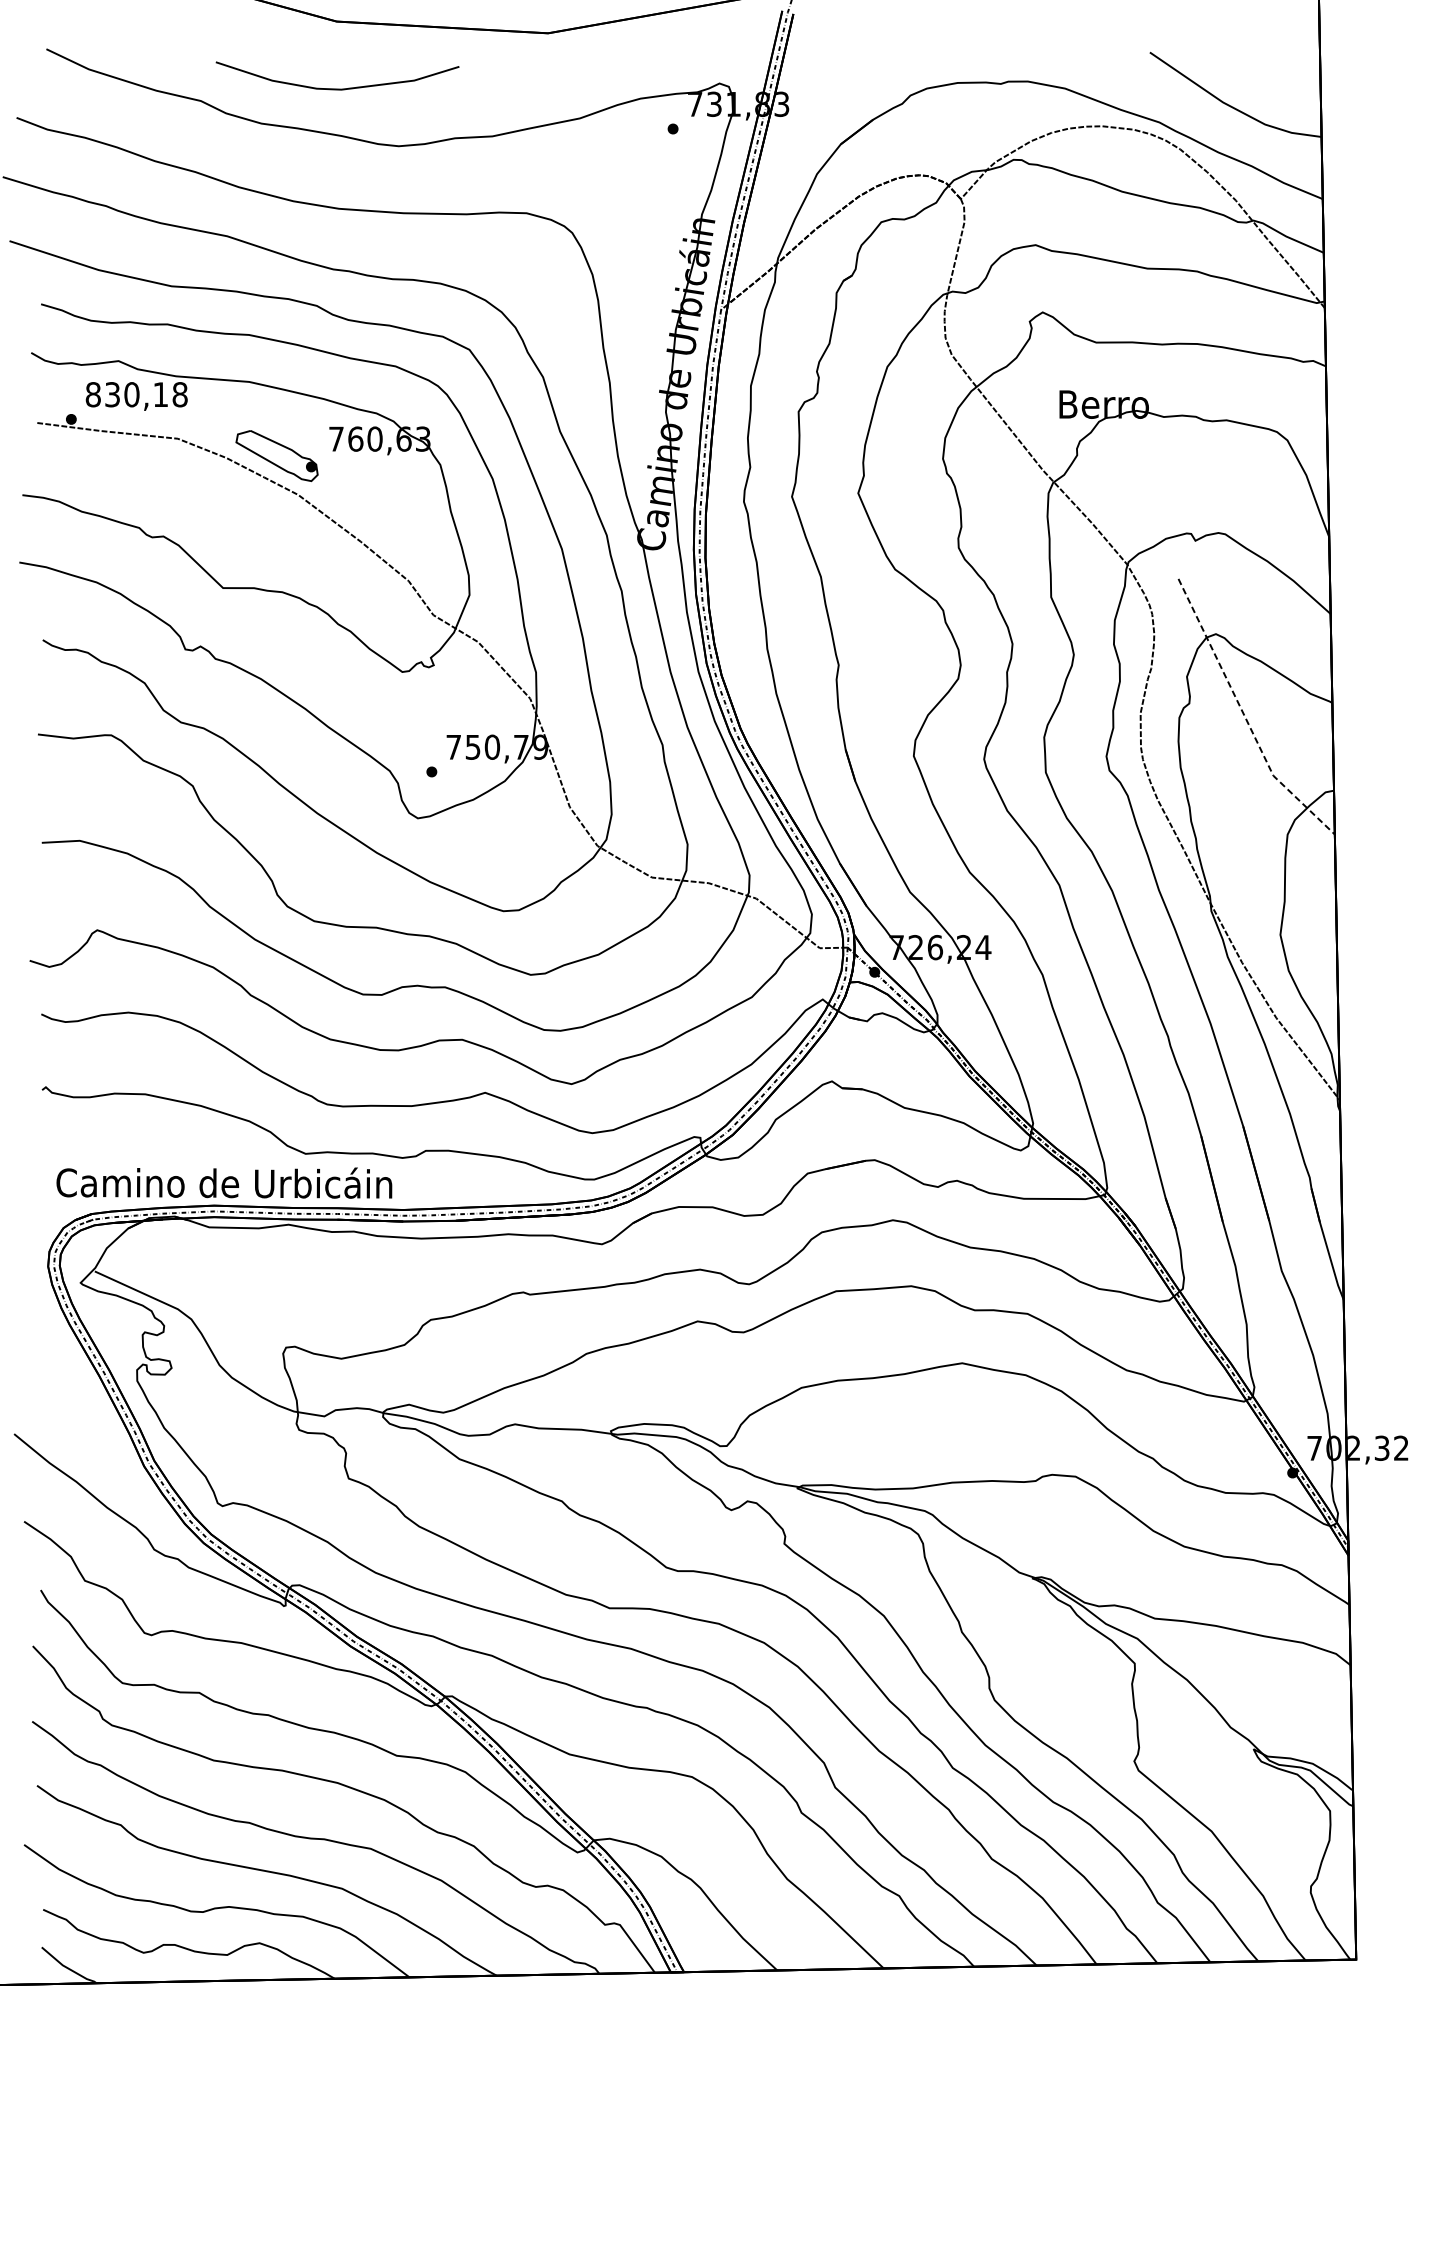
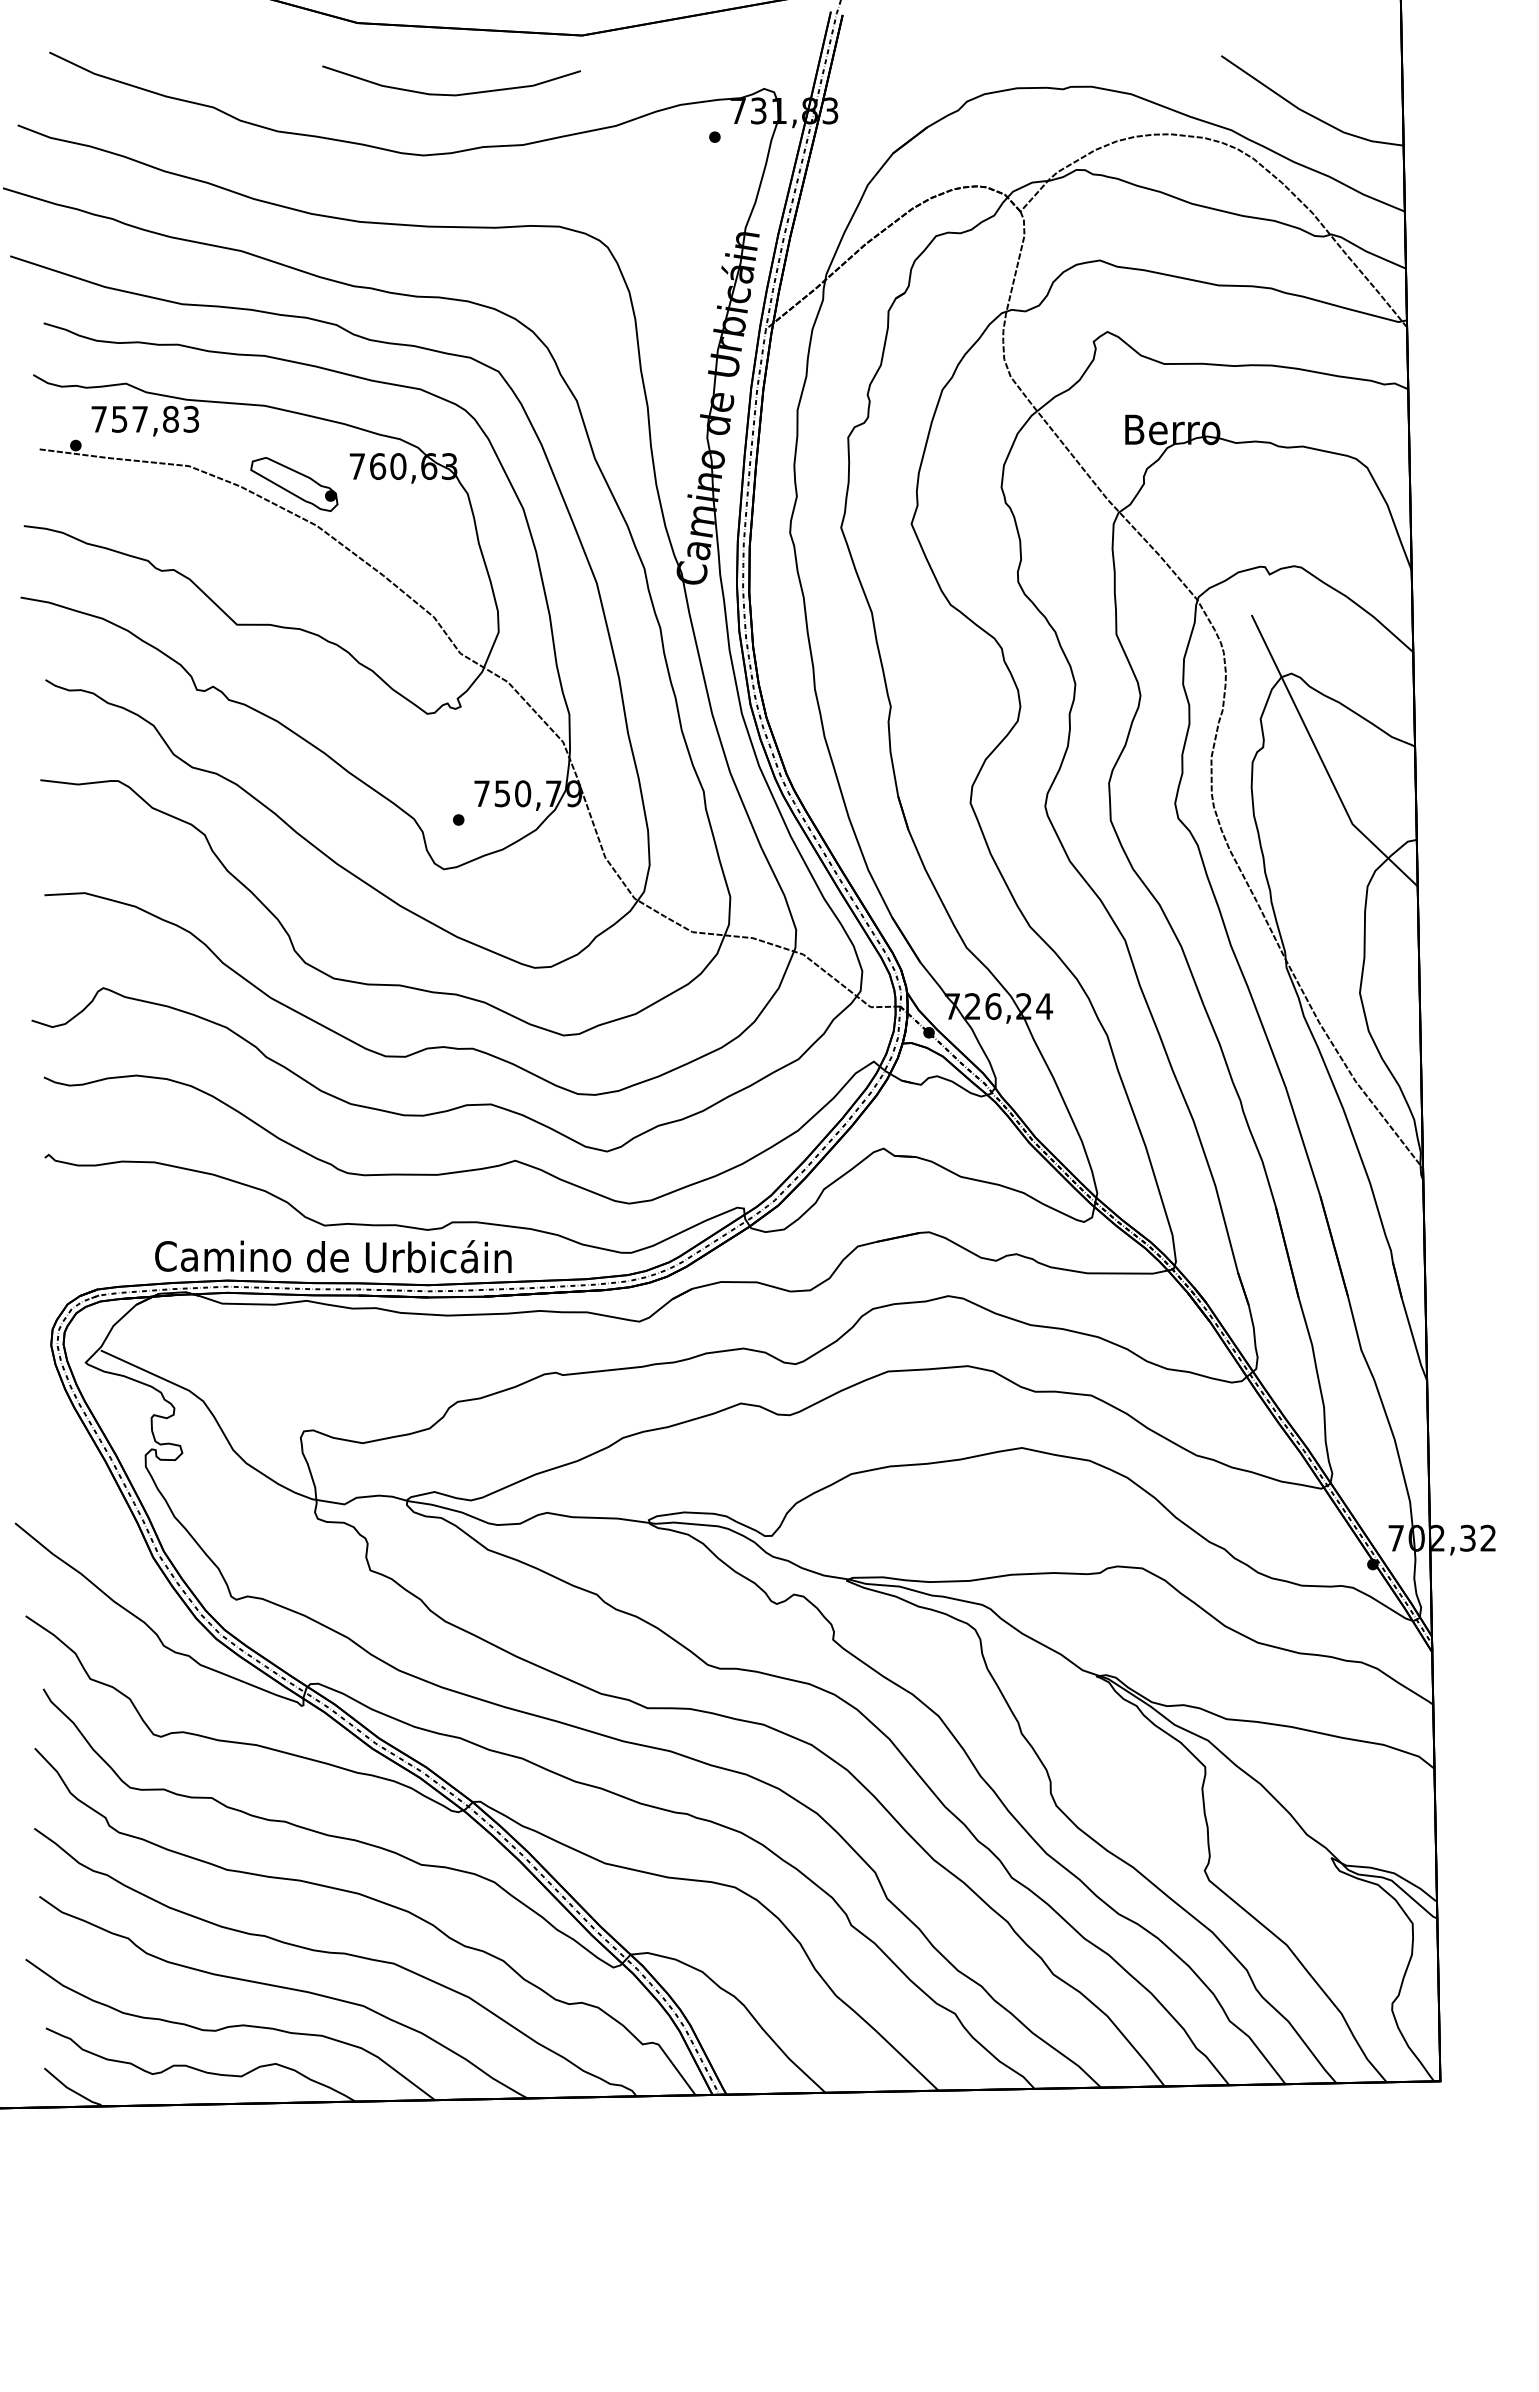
curve: (337, 88) -> (451, 94), moved
text: (136, 393) -> (145, 418), 830,18 -> 757,83
line: (1245, 717) -> (1322, 762), dashed -> solid
text: (224, 1182) -> (333, 1256), moved

